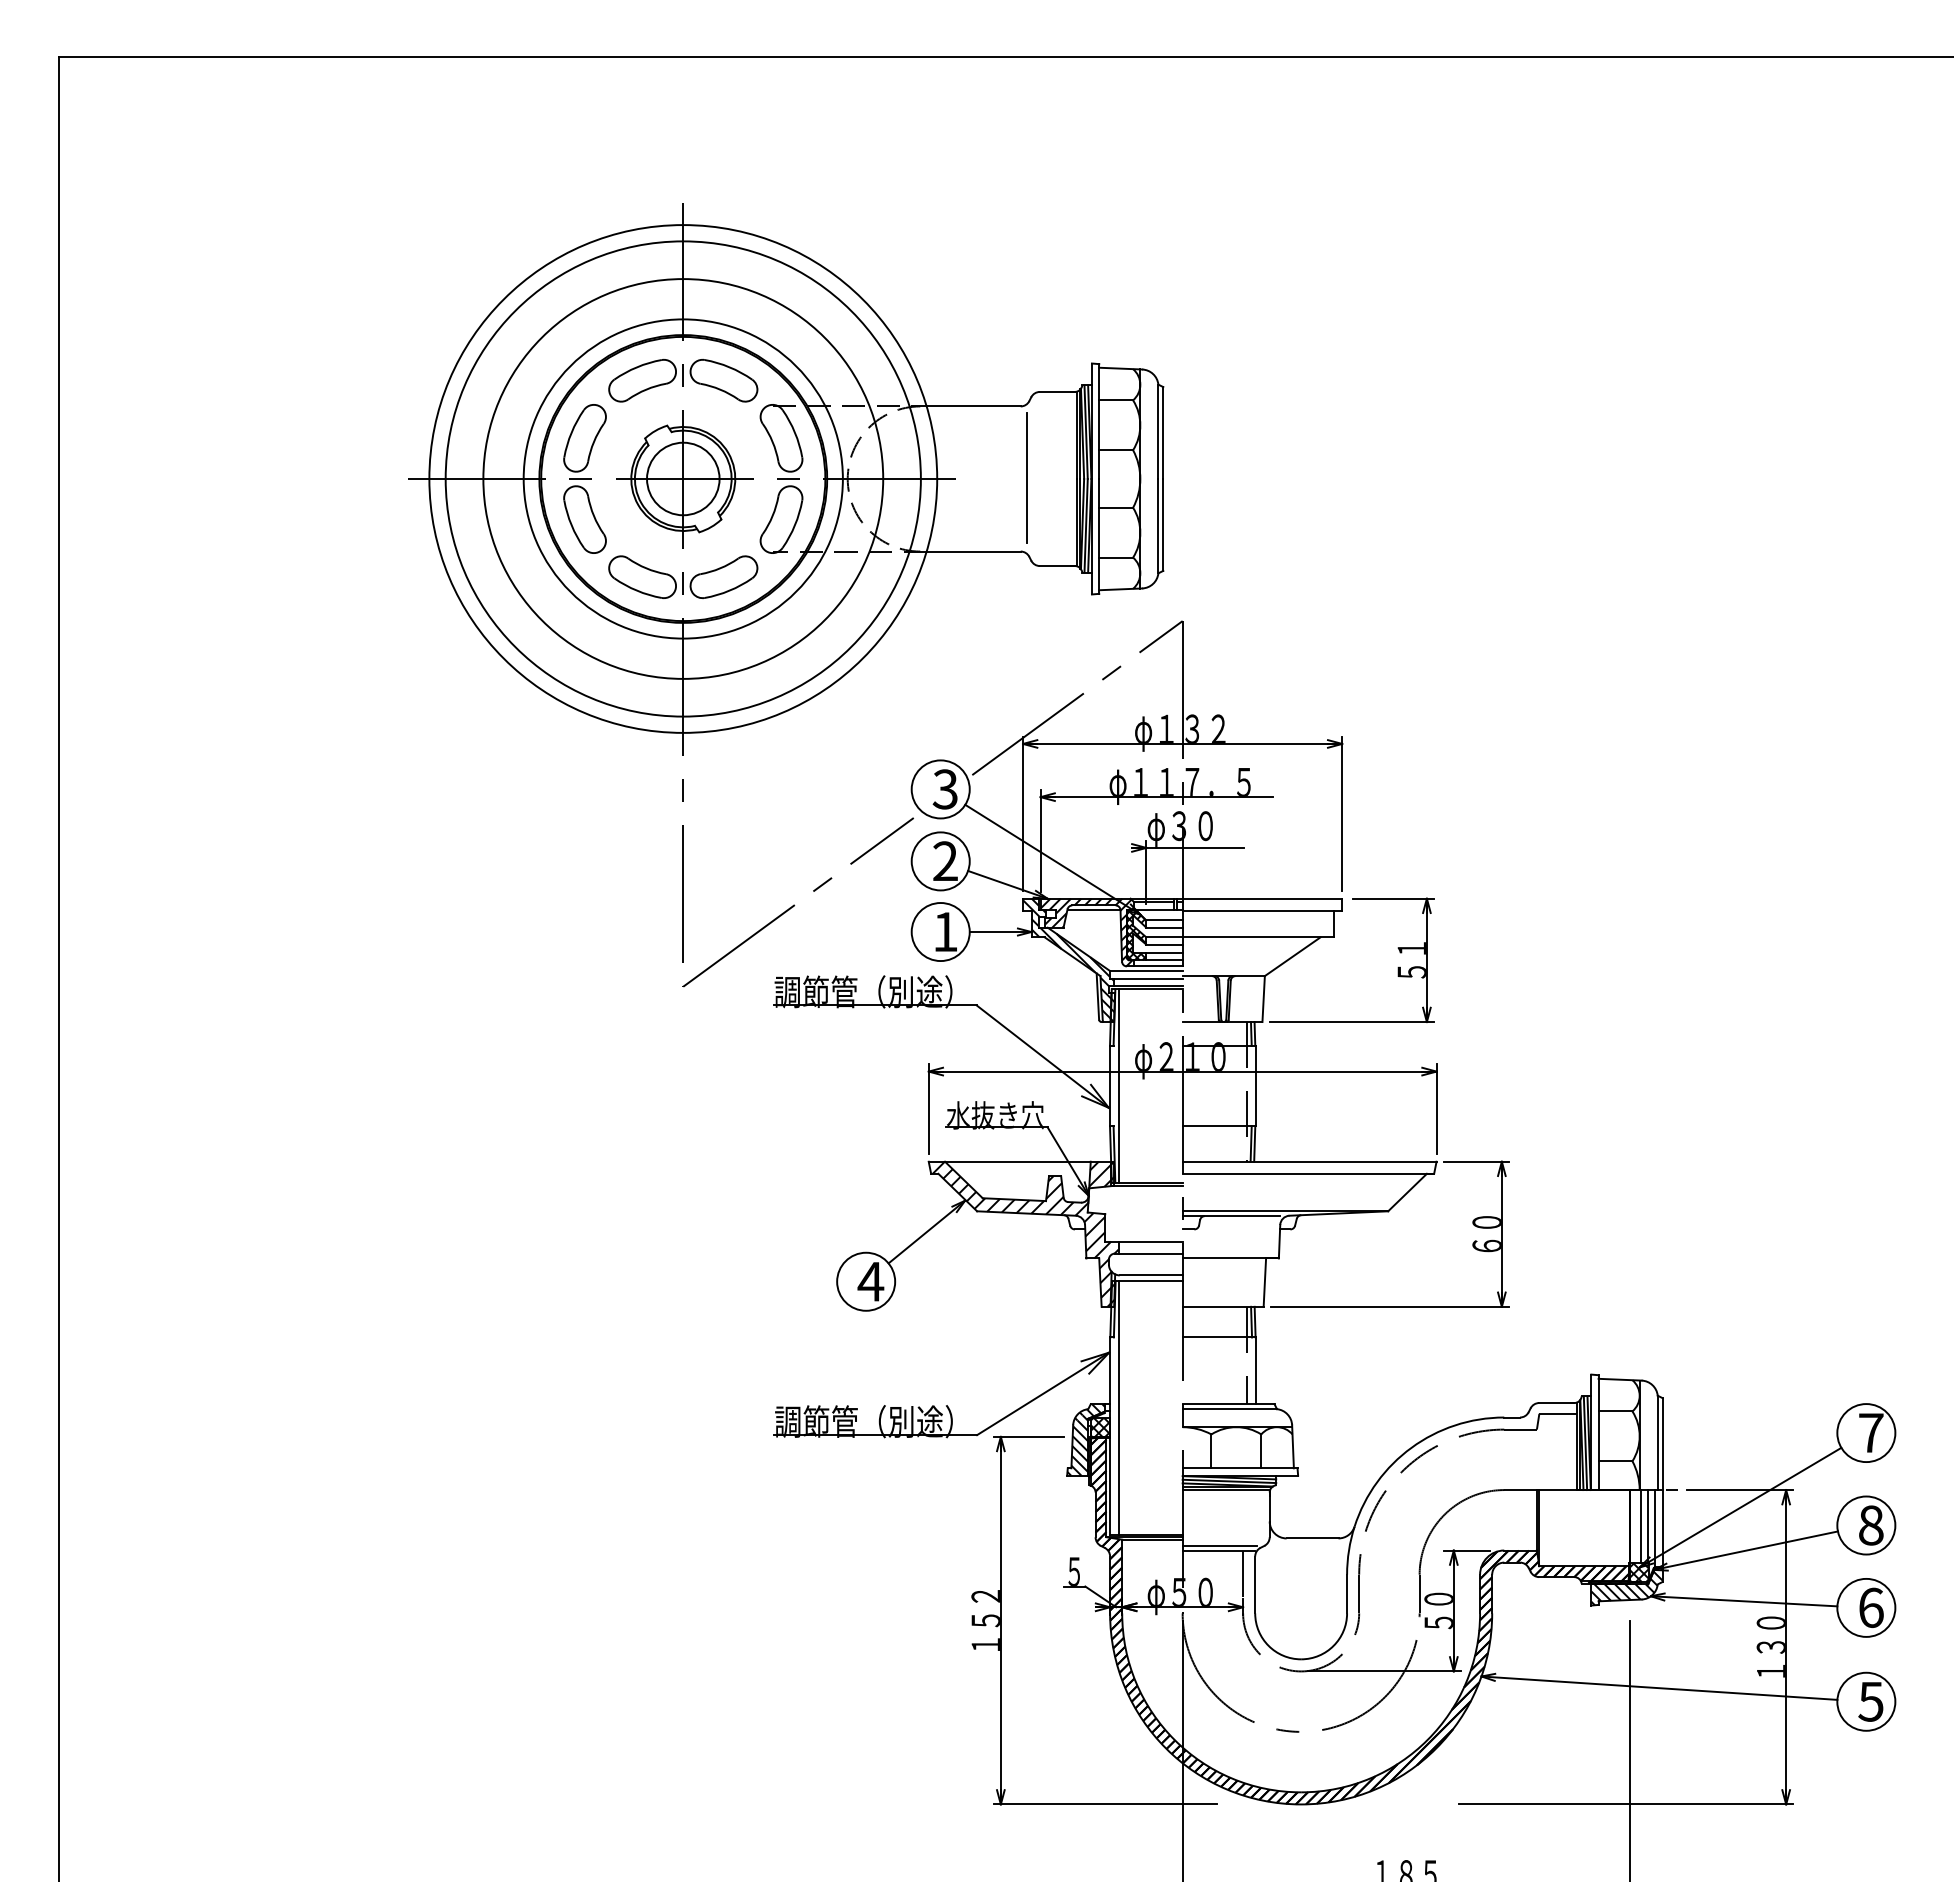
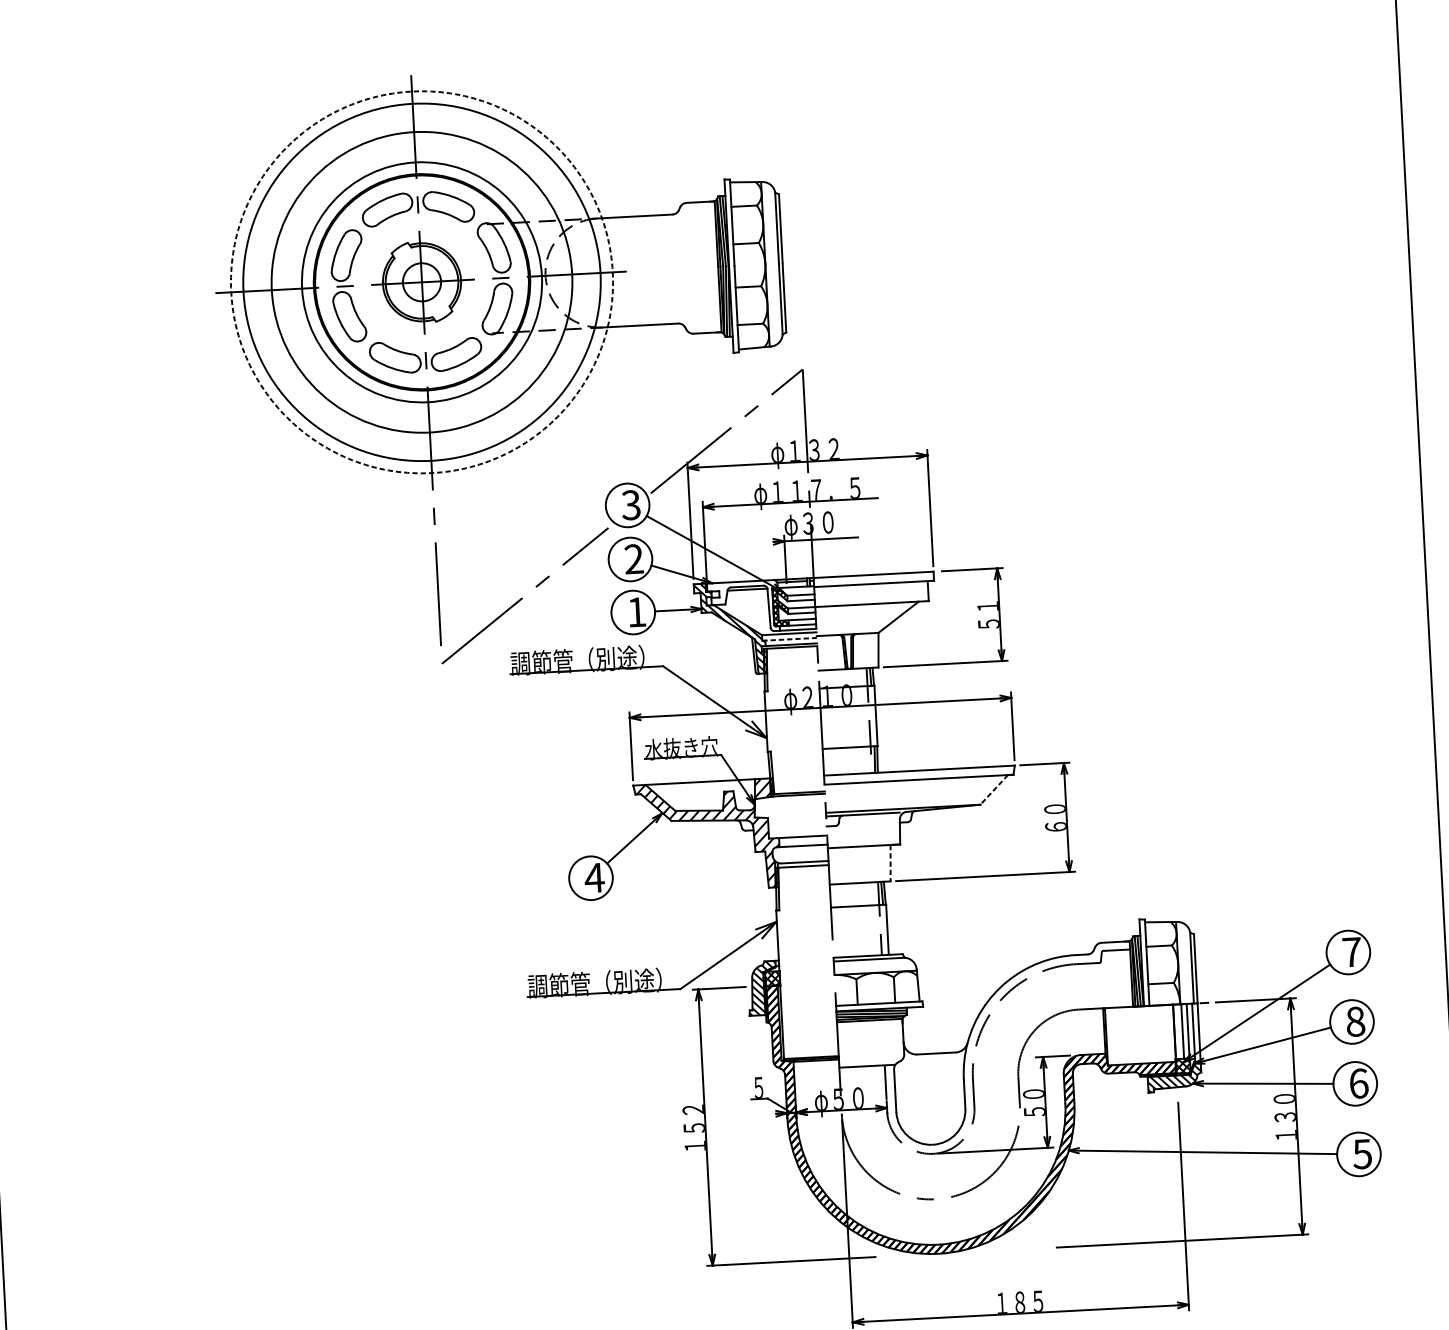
circle: (683, 478) -> (422, 281), size x0.7
circle: (683, 478) -> (422, 281), solid -> dashed
line: (1026, 478) -> (679, 268), removed
hatch: (1087, 932) -> (743, 607), removed
line: (1146, 978) -> (789, 639), solid -> dashed
line: (1118, 1085) -> (772, 720), removed
line: (1407, 1192) -> (994, 789), solid -> dashed
line: (1264, 1283) -> (890, 863), solid -> dashed
line: (1119, 1407) -> (786, 962), removed
line: (1219, 1545) -> (866, 1062), removed

